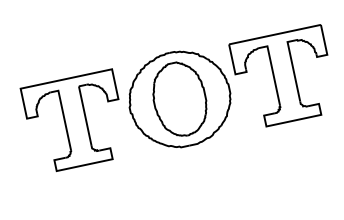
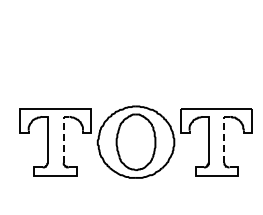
line: (292, 66) -> (224, 135), solid -> dashed
line: (84, 115) -> (63, 139), solid -> dashed

